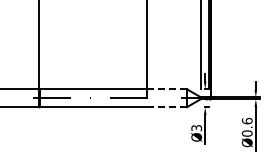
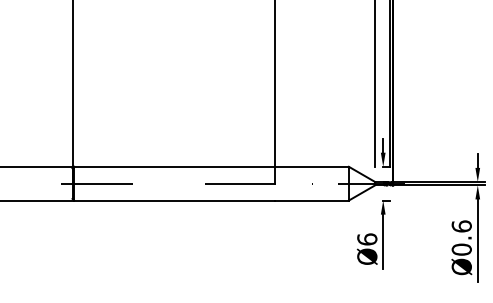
line: (167, 89) -> (312, 167), dashed -> solid
line: (167, 107) -> (312, 200), dashed -> solid
text: (196, 127) -> (366, 238), Ø3 -> Ø6

